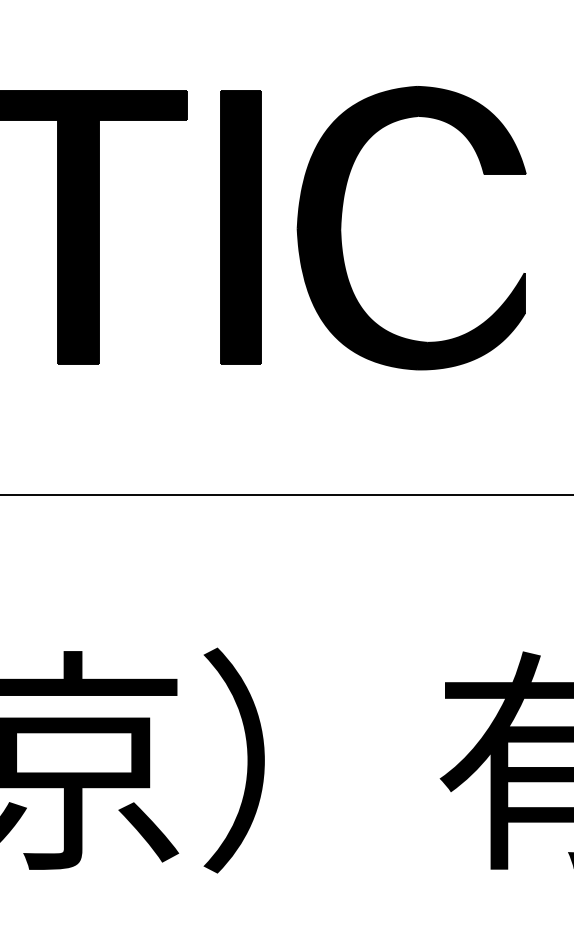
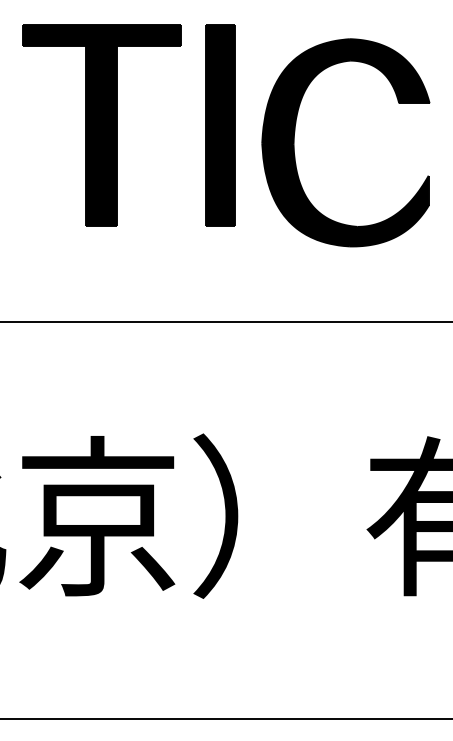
part: (342, 214) -> (295, 132), moved

